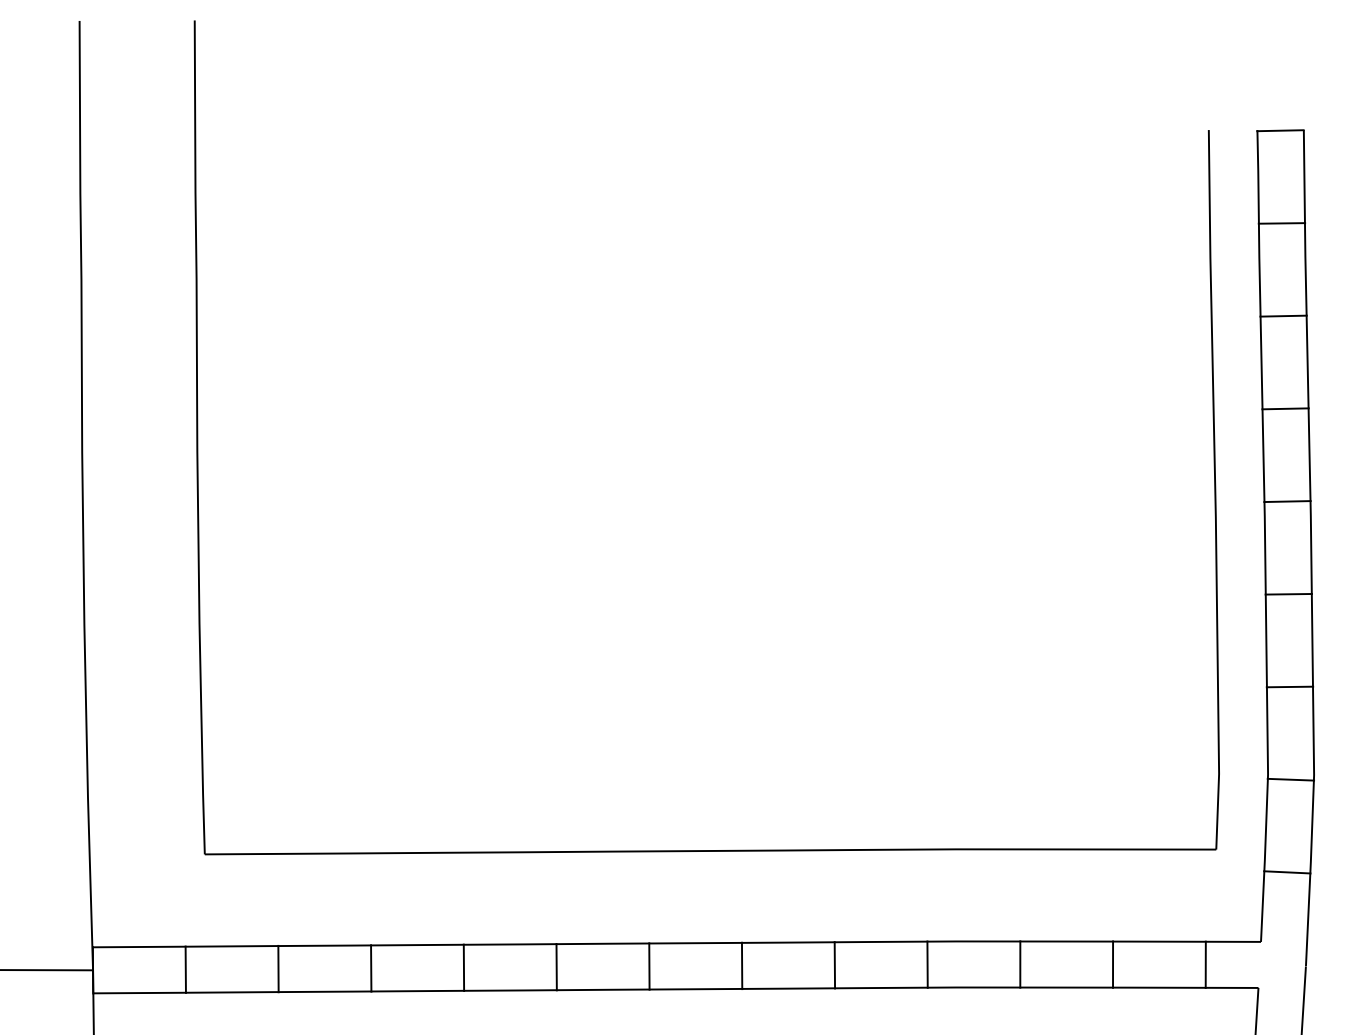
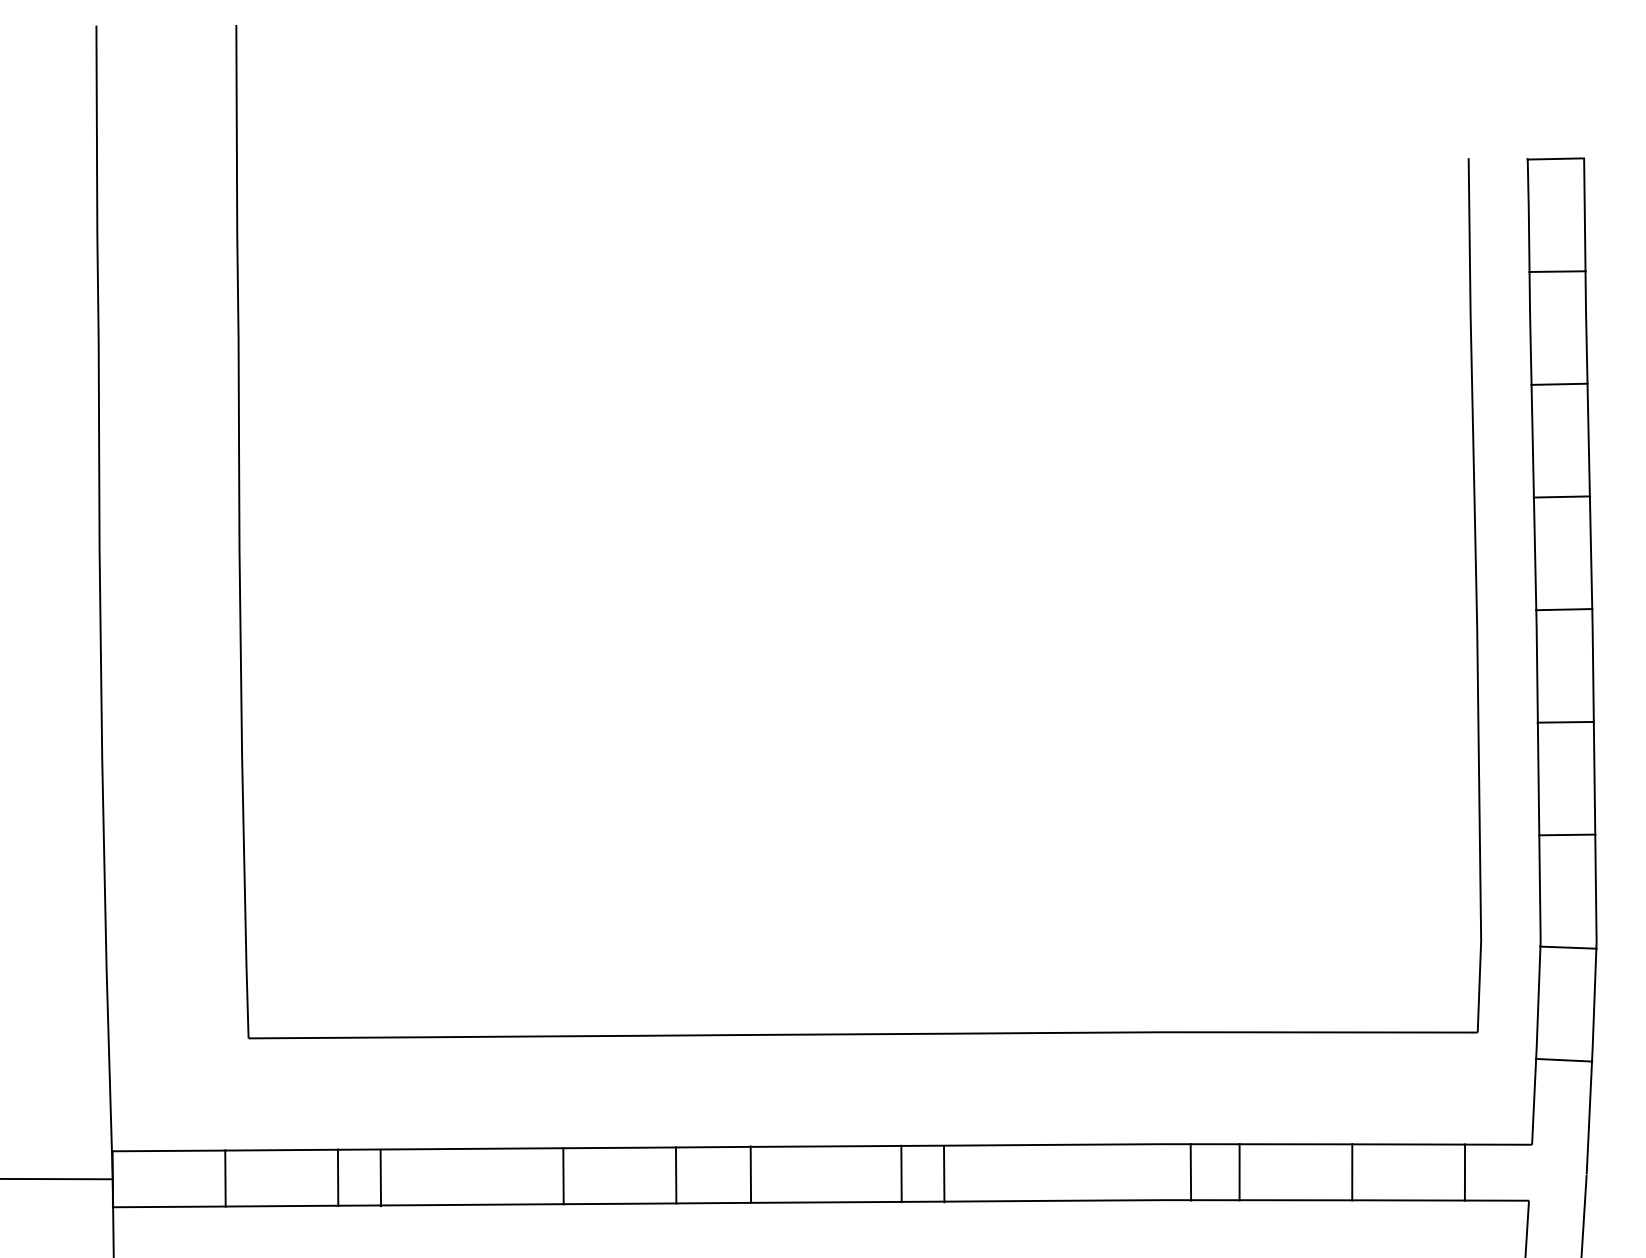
line: (927, 964) -> (1190, 1172), moved
line: (835, 965) -> (944, 1174), moved
line: (649, 966) -> (750, 1174), moved
line: (370, 968) -> (380, 1177), moved

